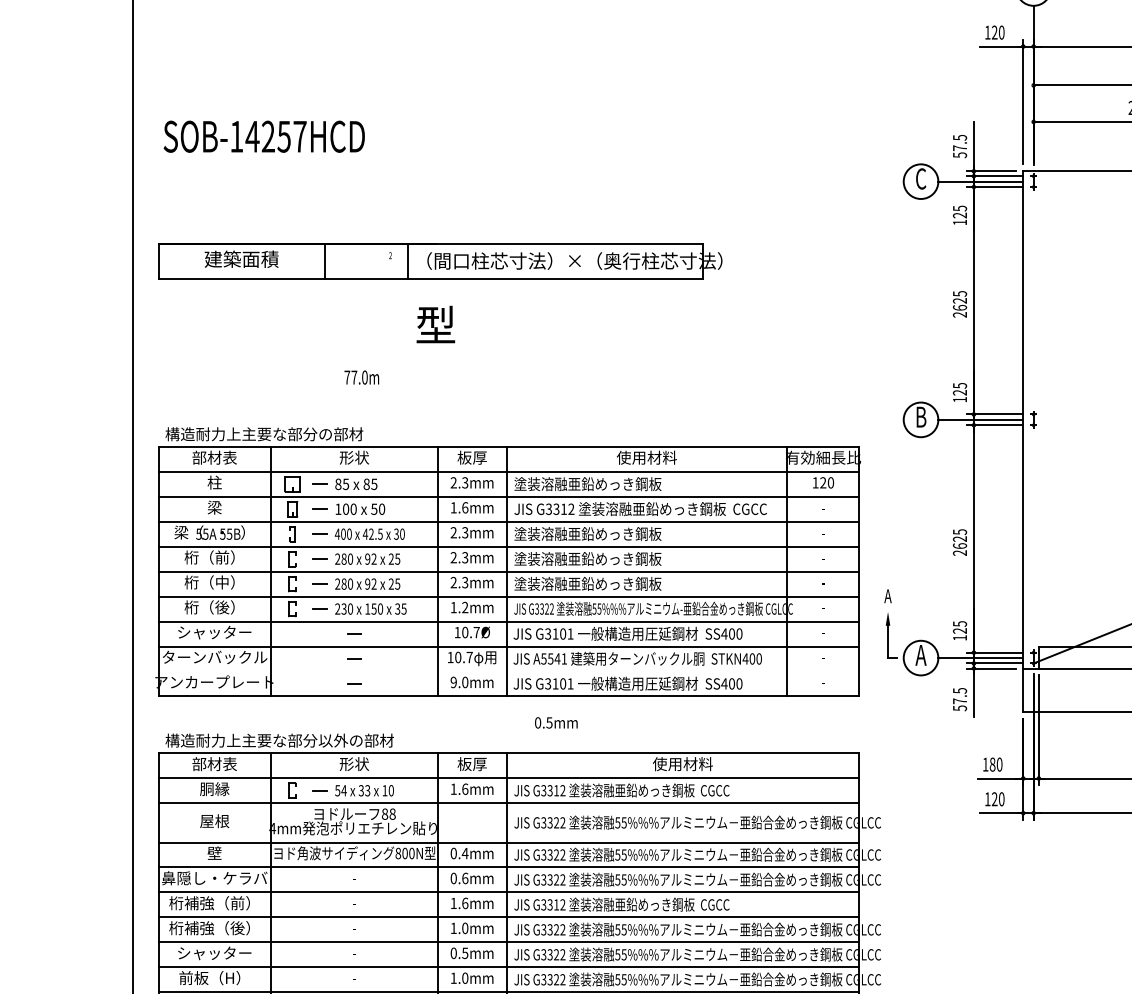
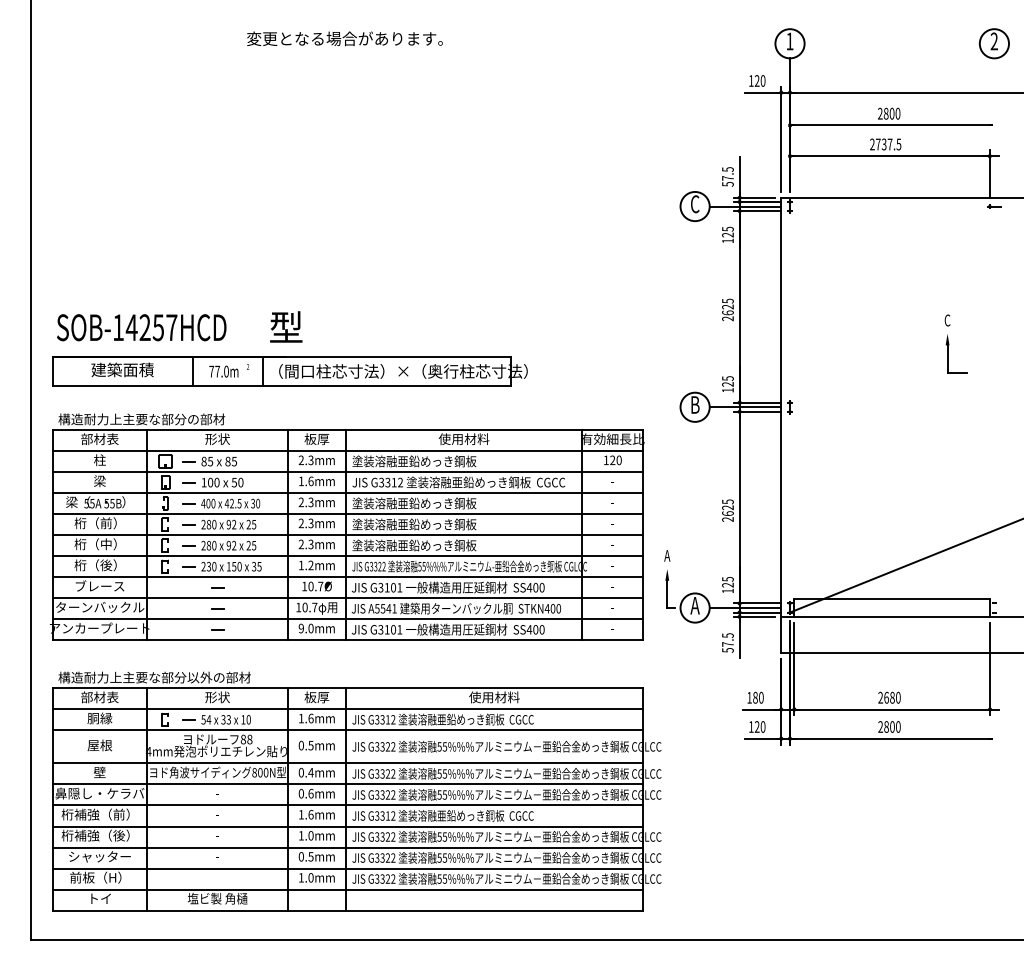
text: (264, 136) -> (141, 327), moved
part: (439, 261) -> (289, 371), moved
text: (214, 632) -> (99, 586), シャッター -> ブレース
line: (508, 671) -> (347, 619), added
text: (555, 722) -> (316, 745), moved

